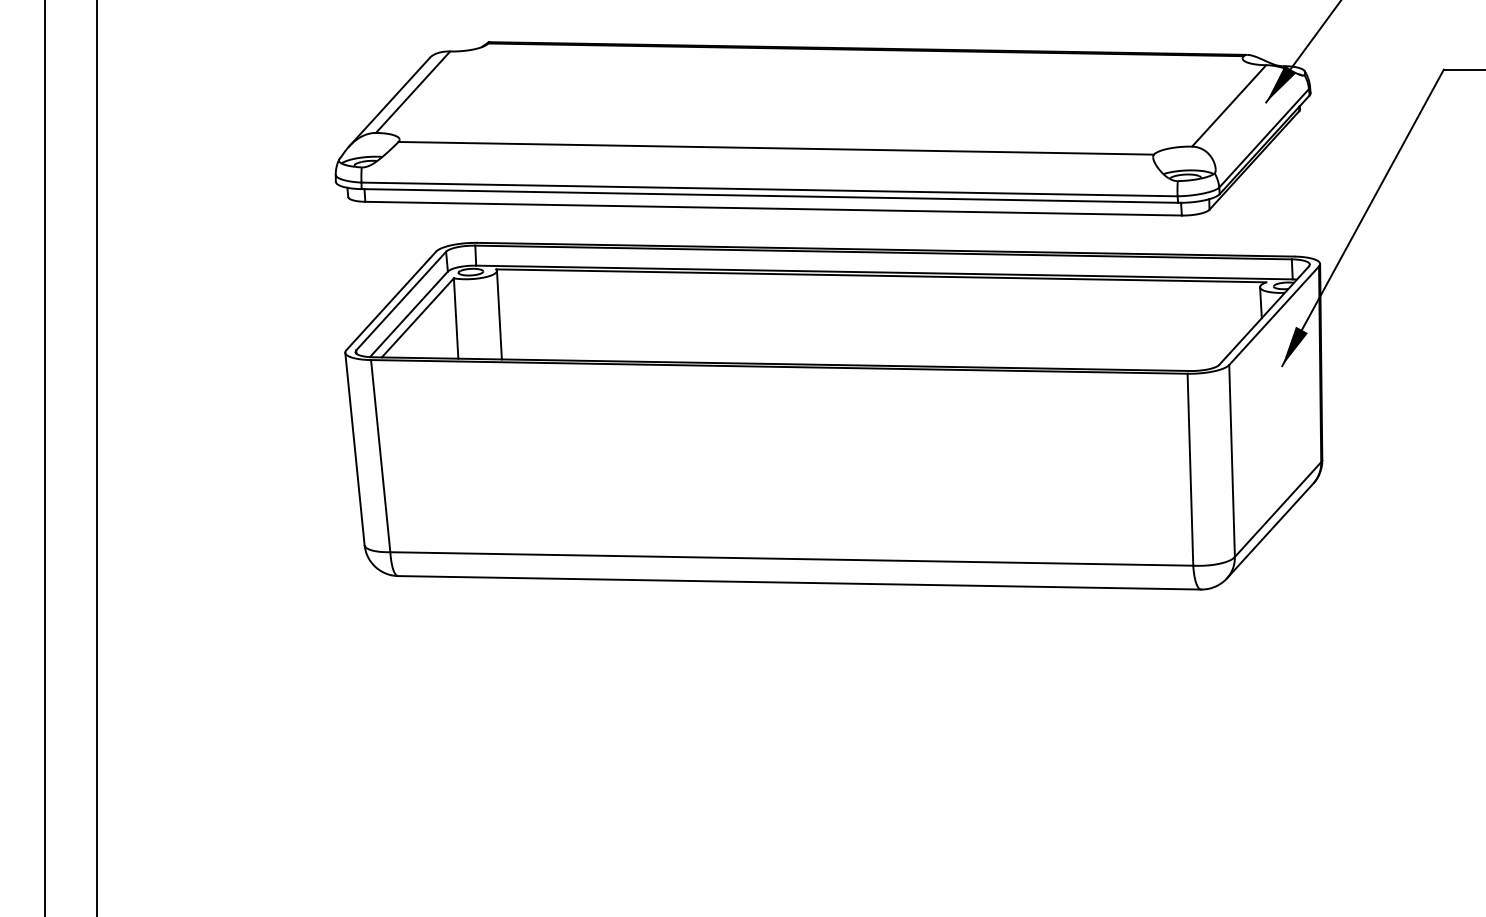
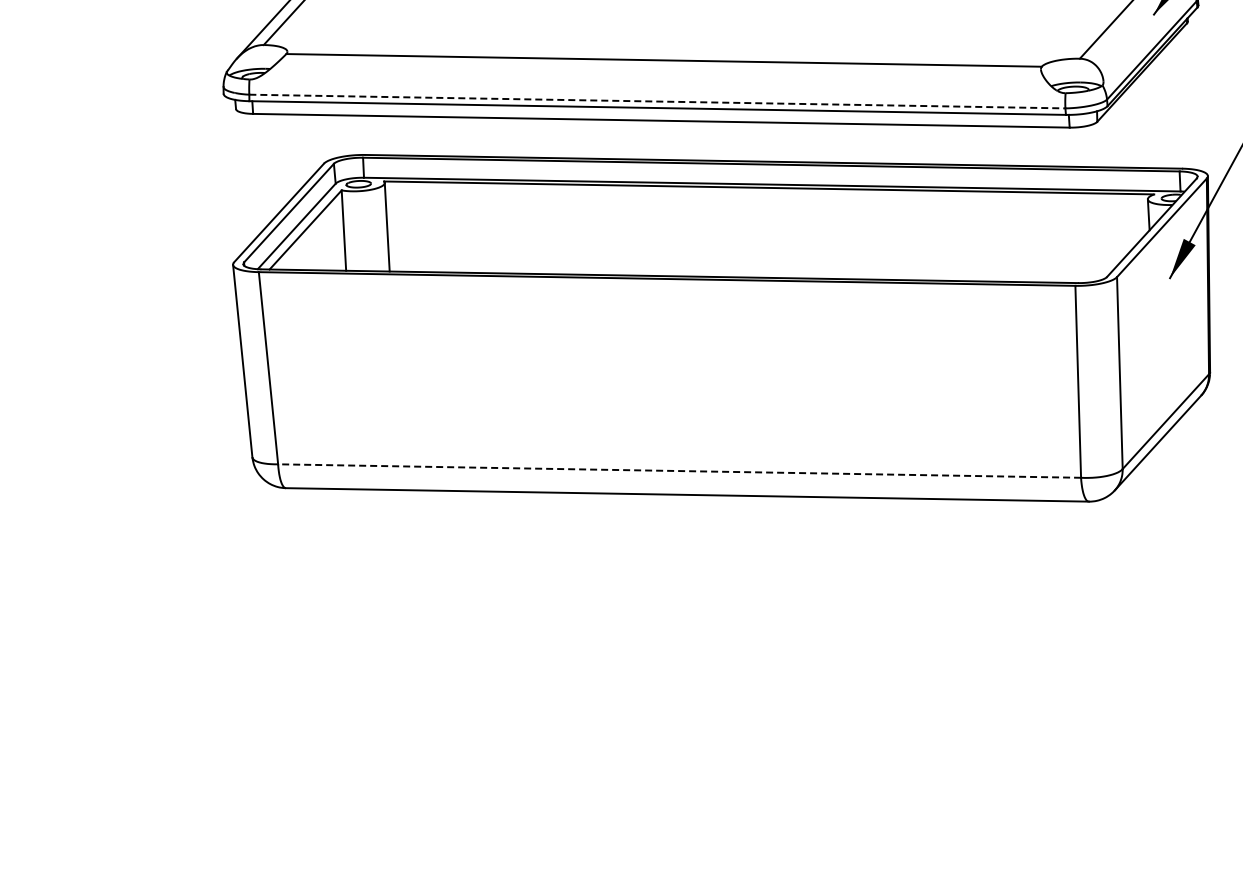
line: (770, 189) -> (658, 101), solid -> dashed
line: (791, 558) -> (679, 470), solid -> dashed

